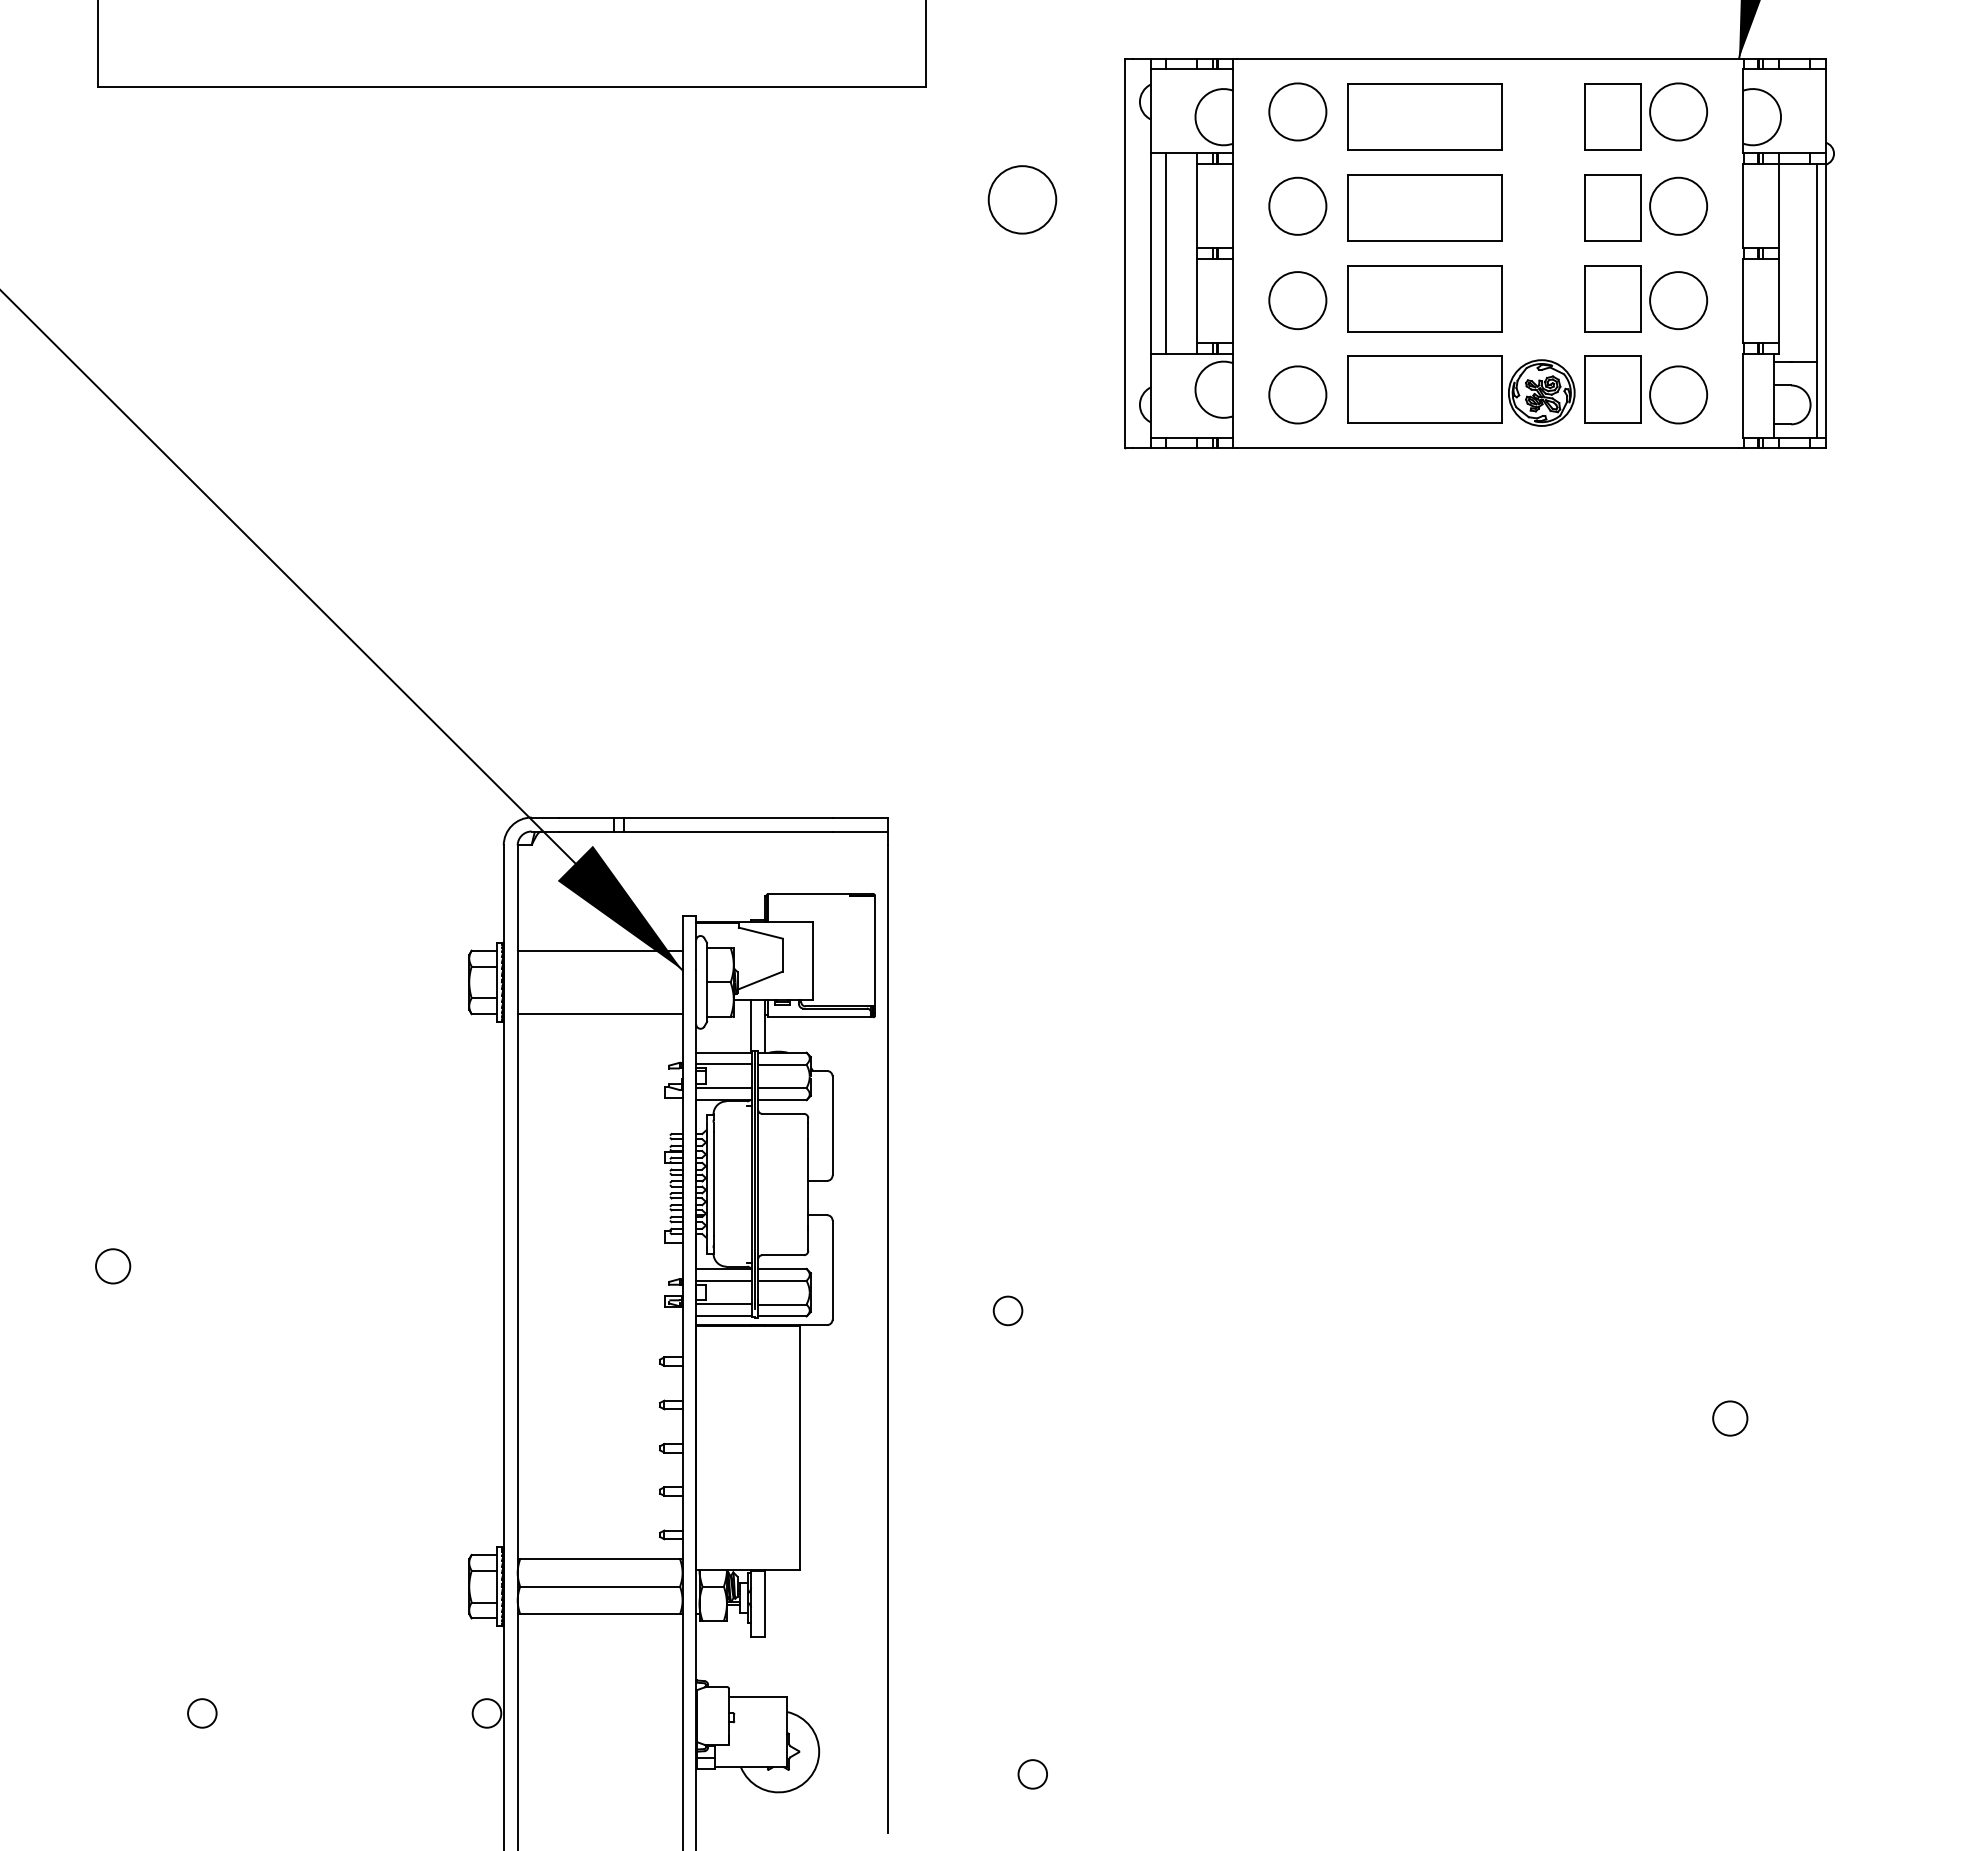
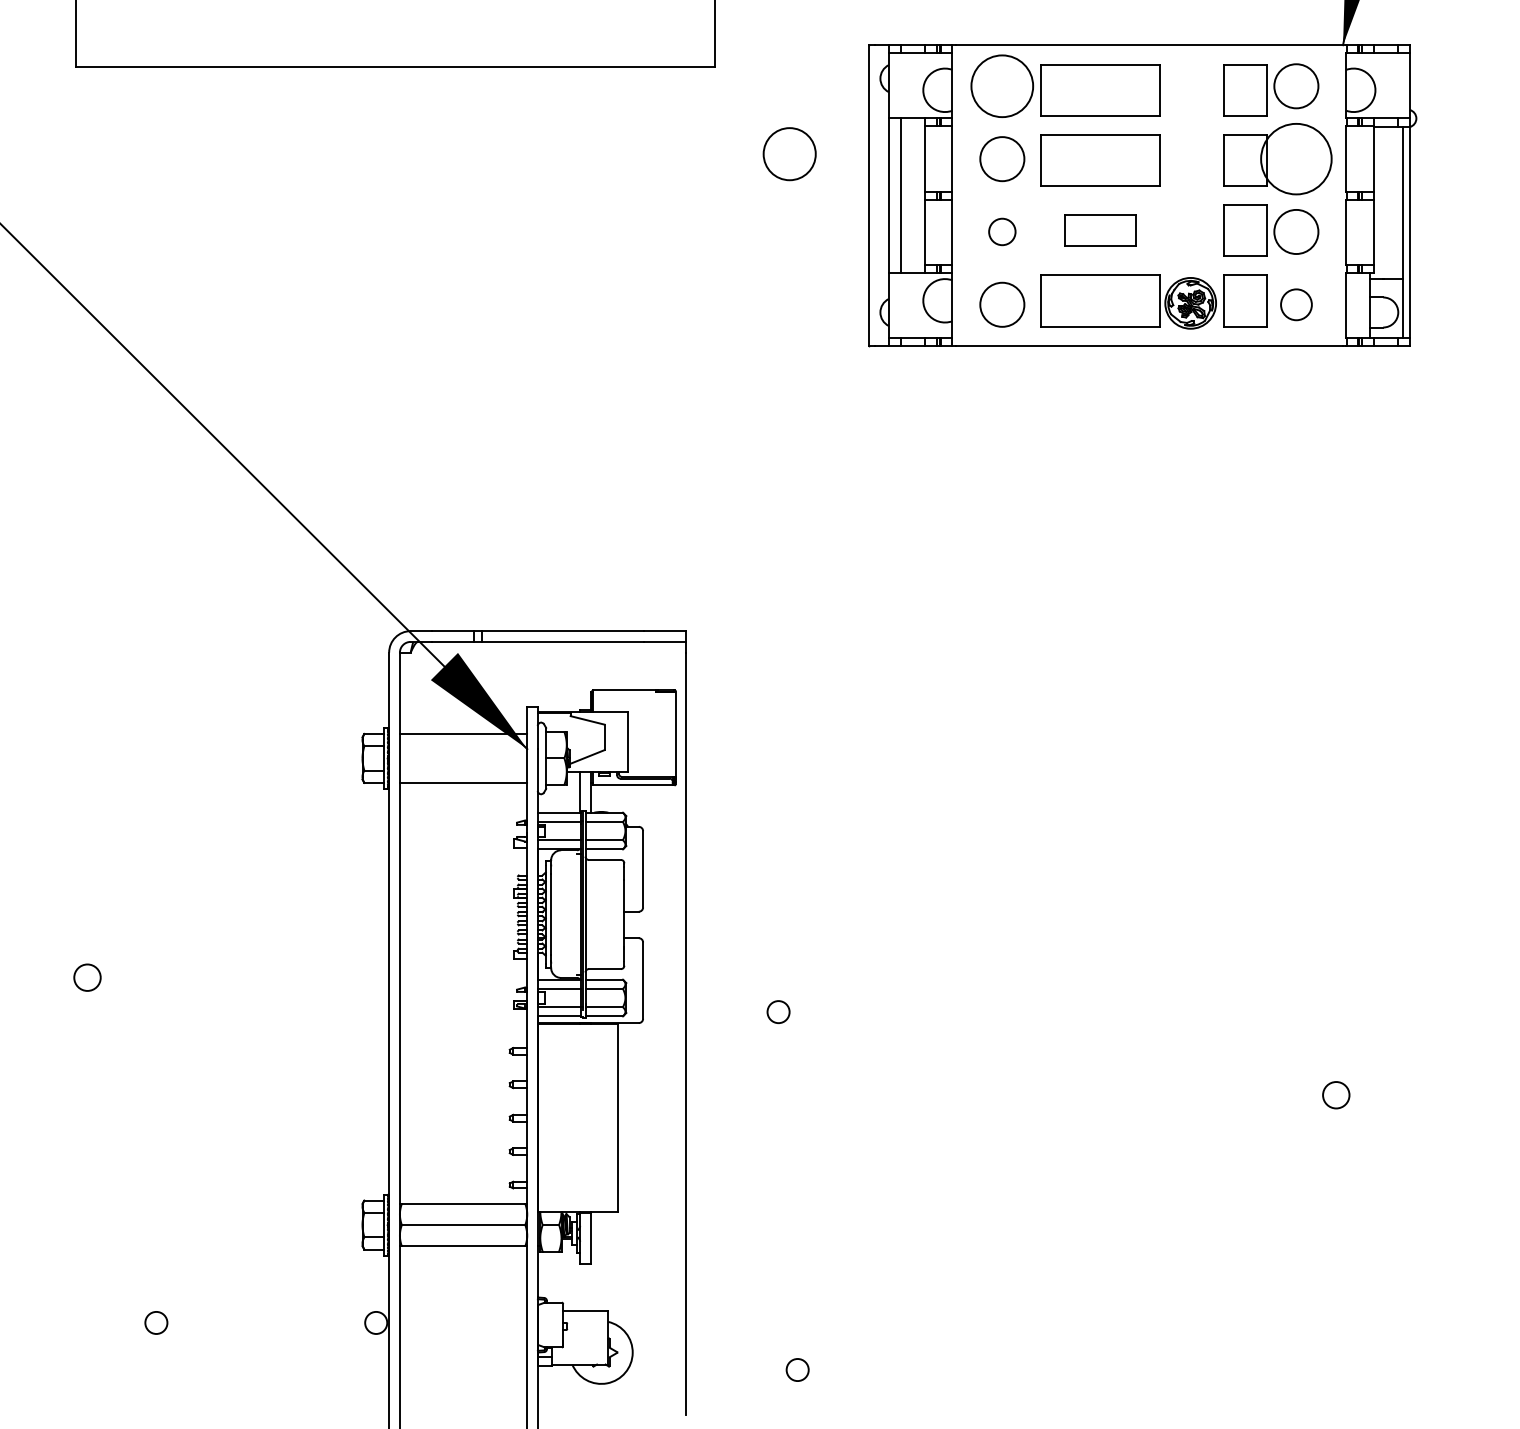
circle: (1297, 111) -> (1002, 85), size x1.4
circle: (1678, 205) -> (1296, 158), size x1.6
part: (1424, 298) -> (1100, 230), size x0.6
circle: (1297, 300) -> (1002, 231), size x0.6
circle: (1678, 394) -> (1296, 304), size x0.7

